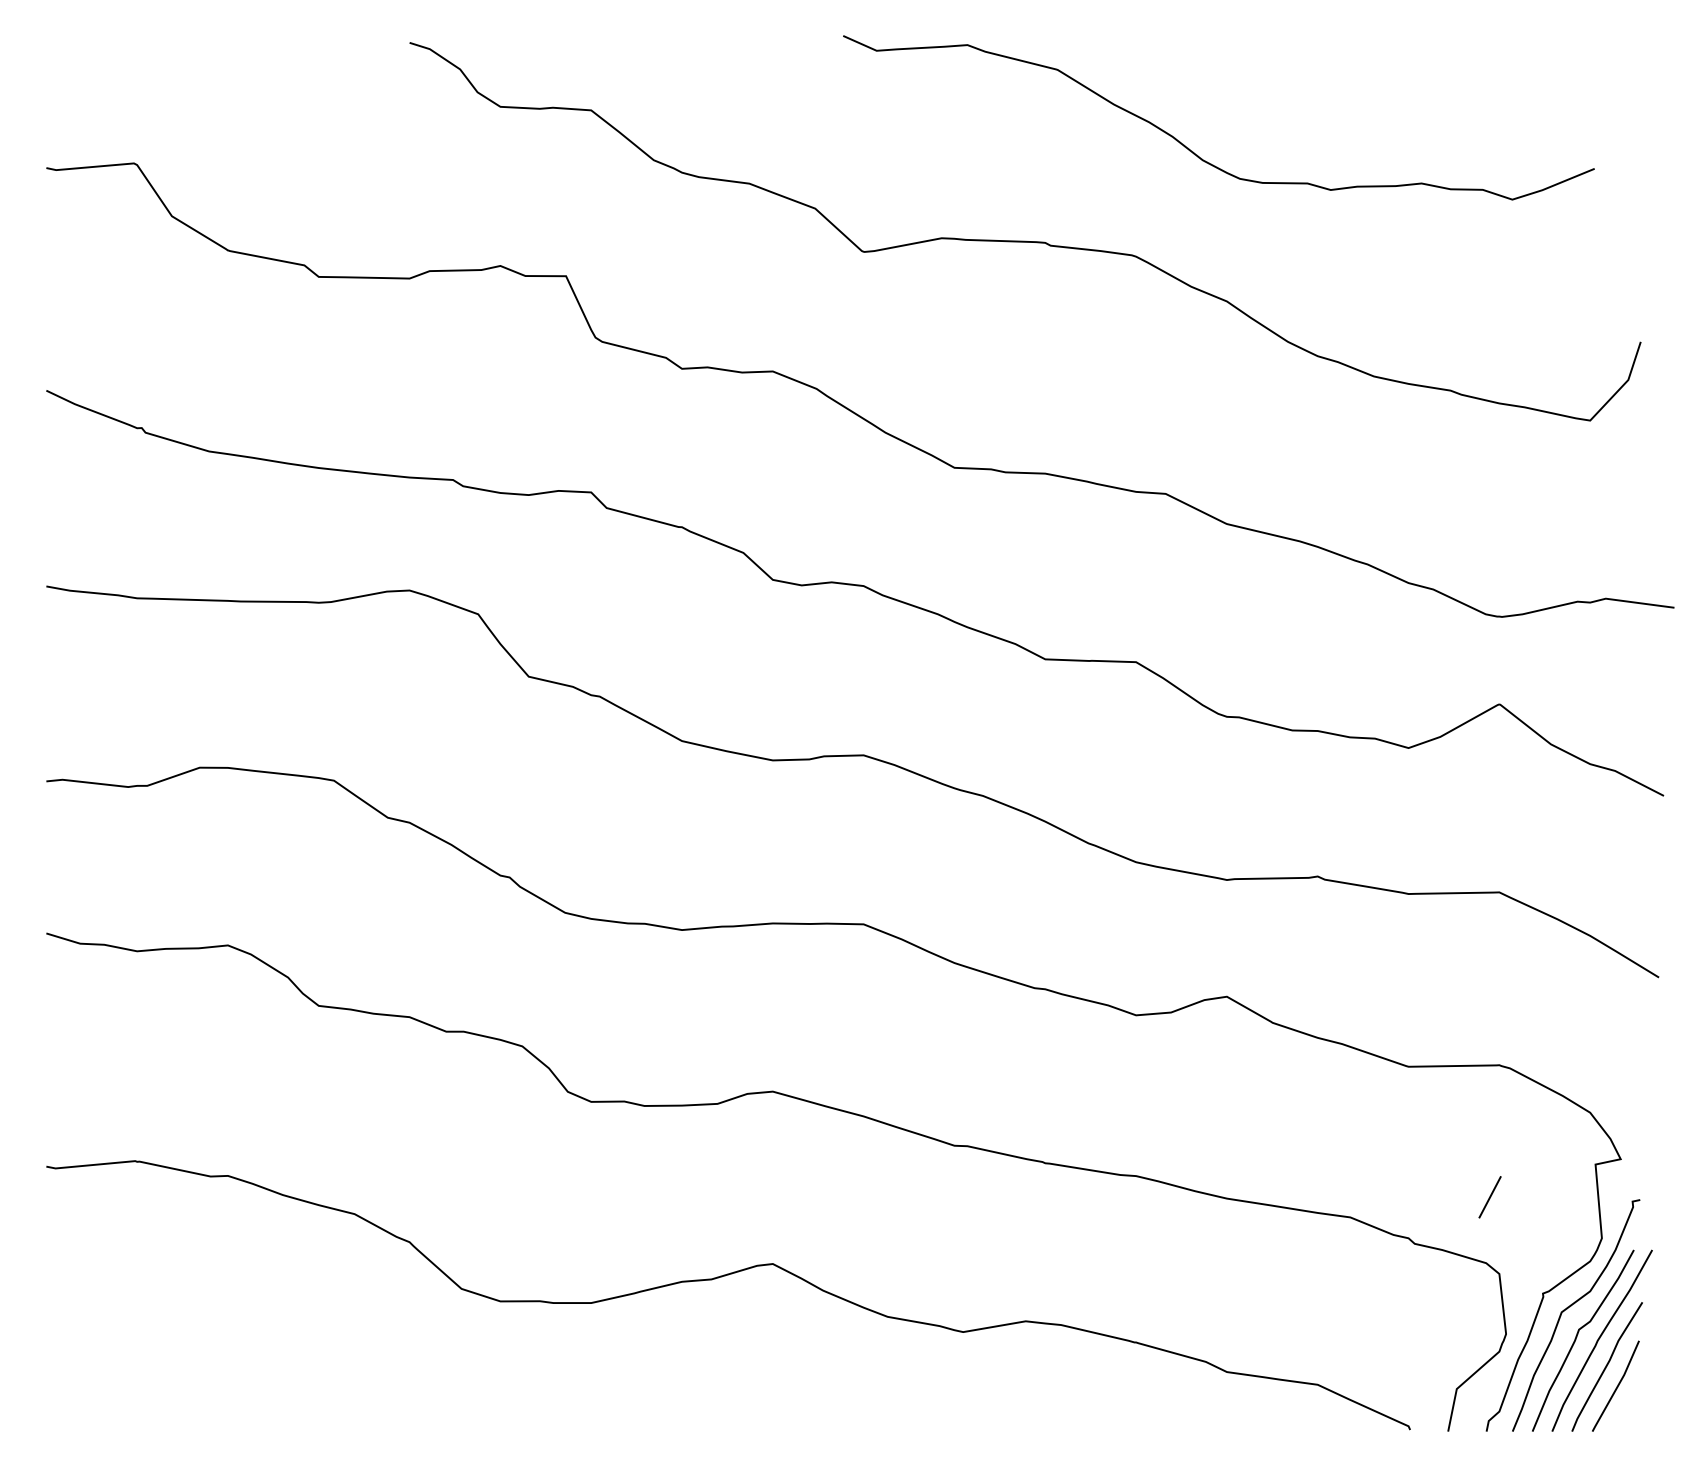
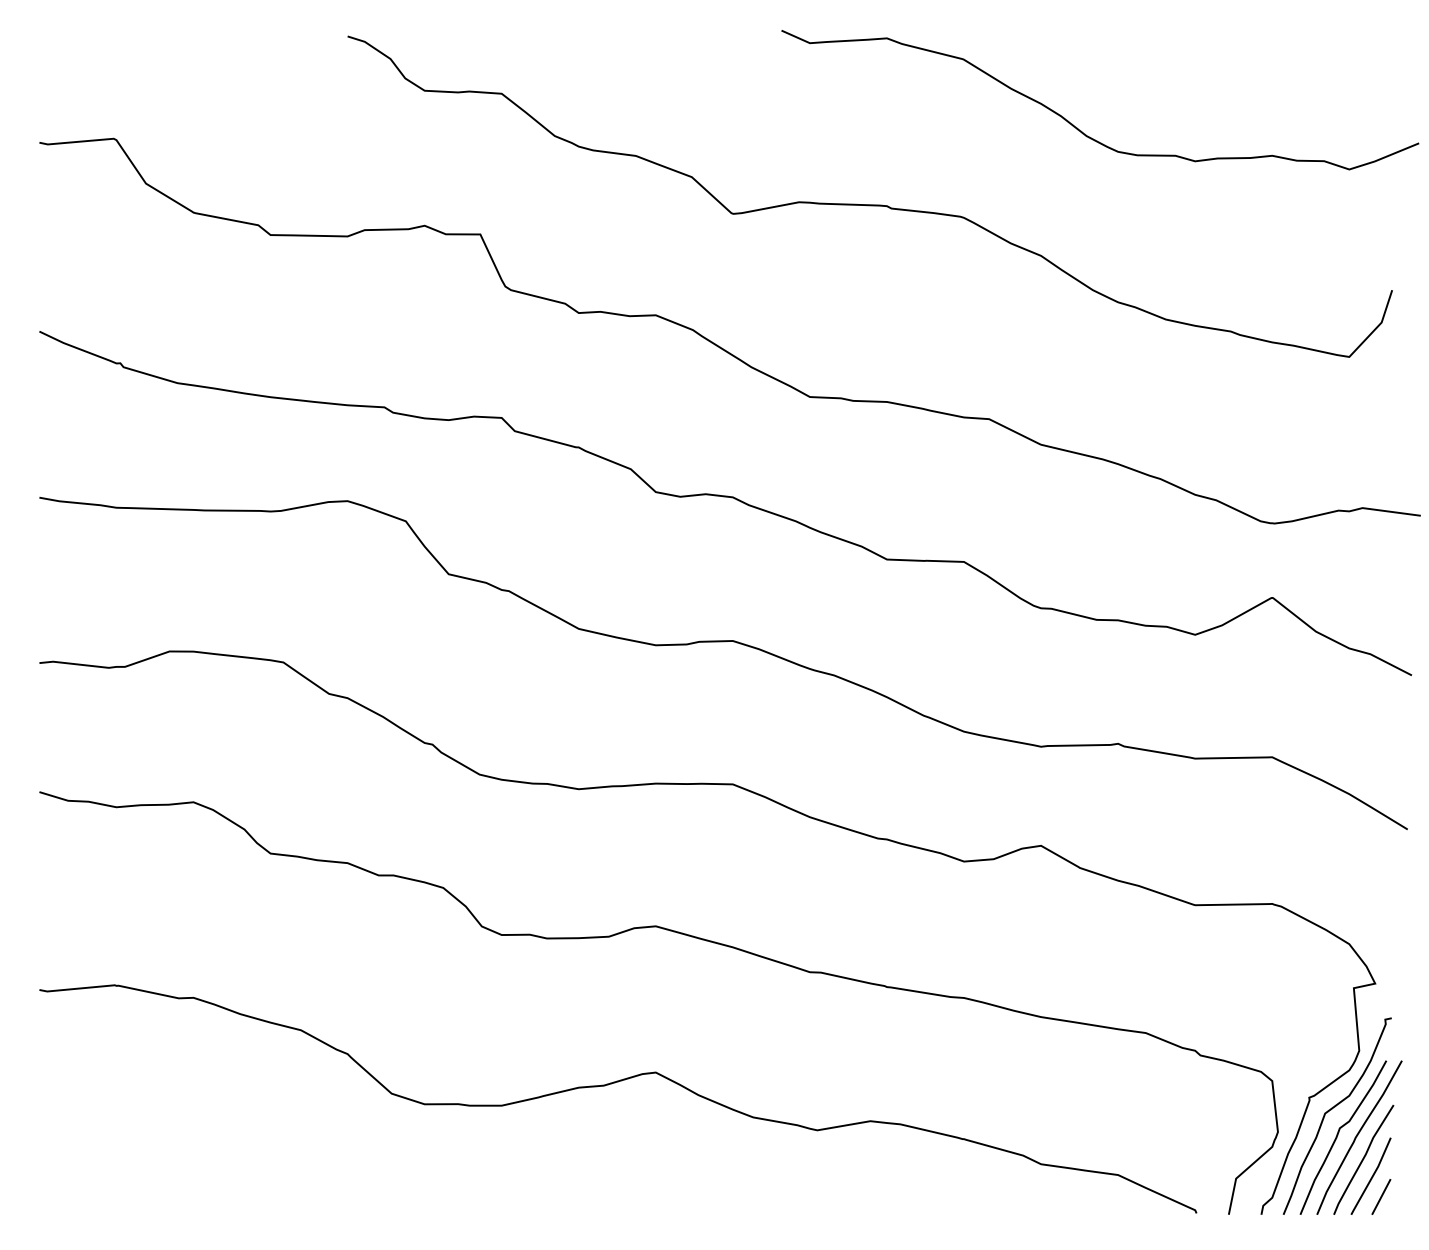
curve: (1192, 150) -> (1077, 127), moved
line: (1490, 1196) -> (1381, 1196), moved

